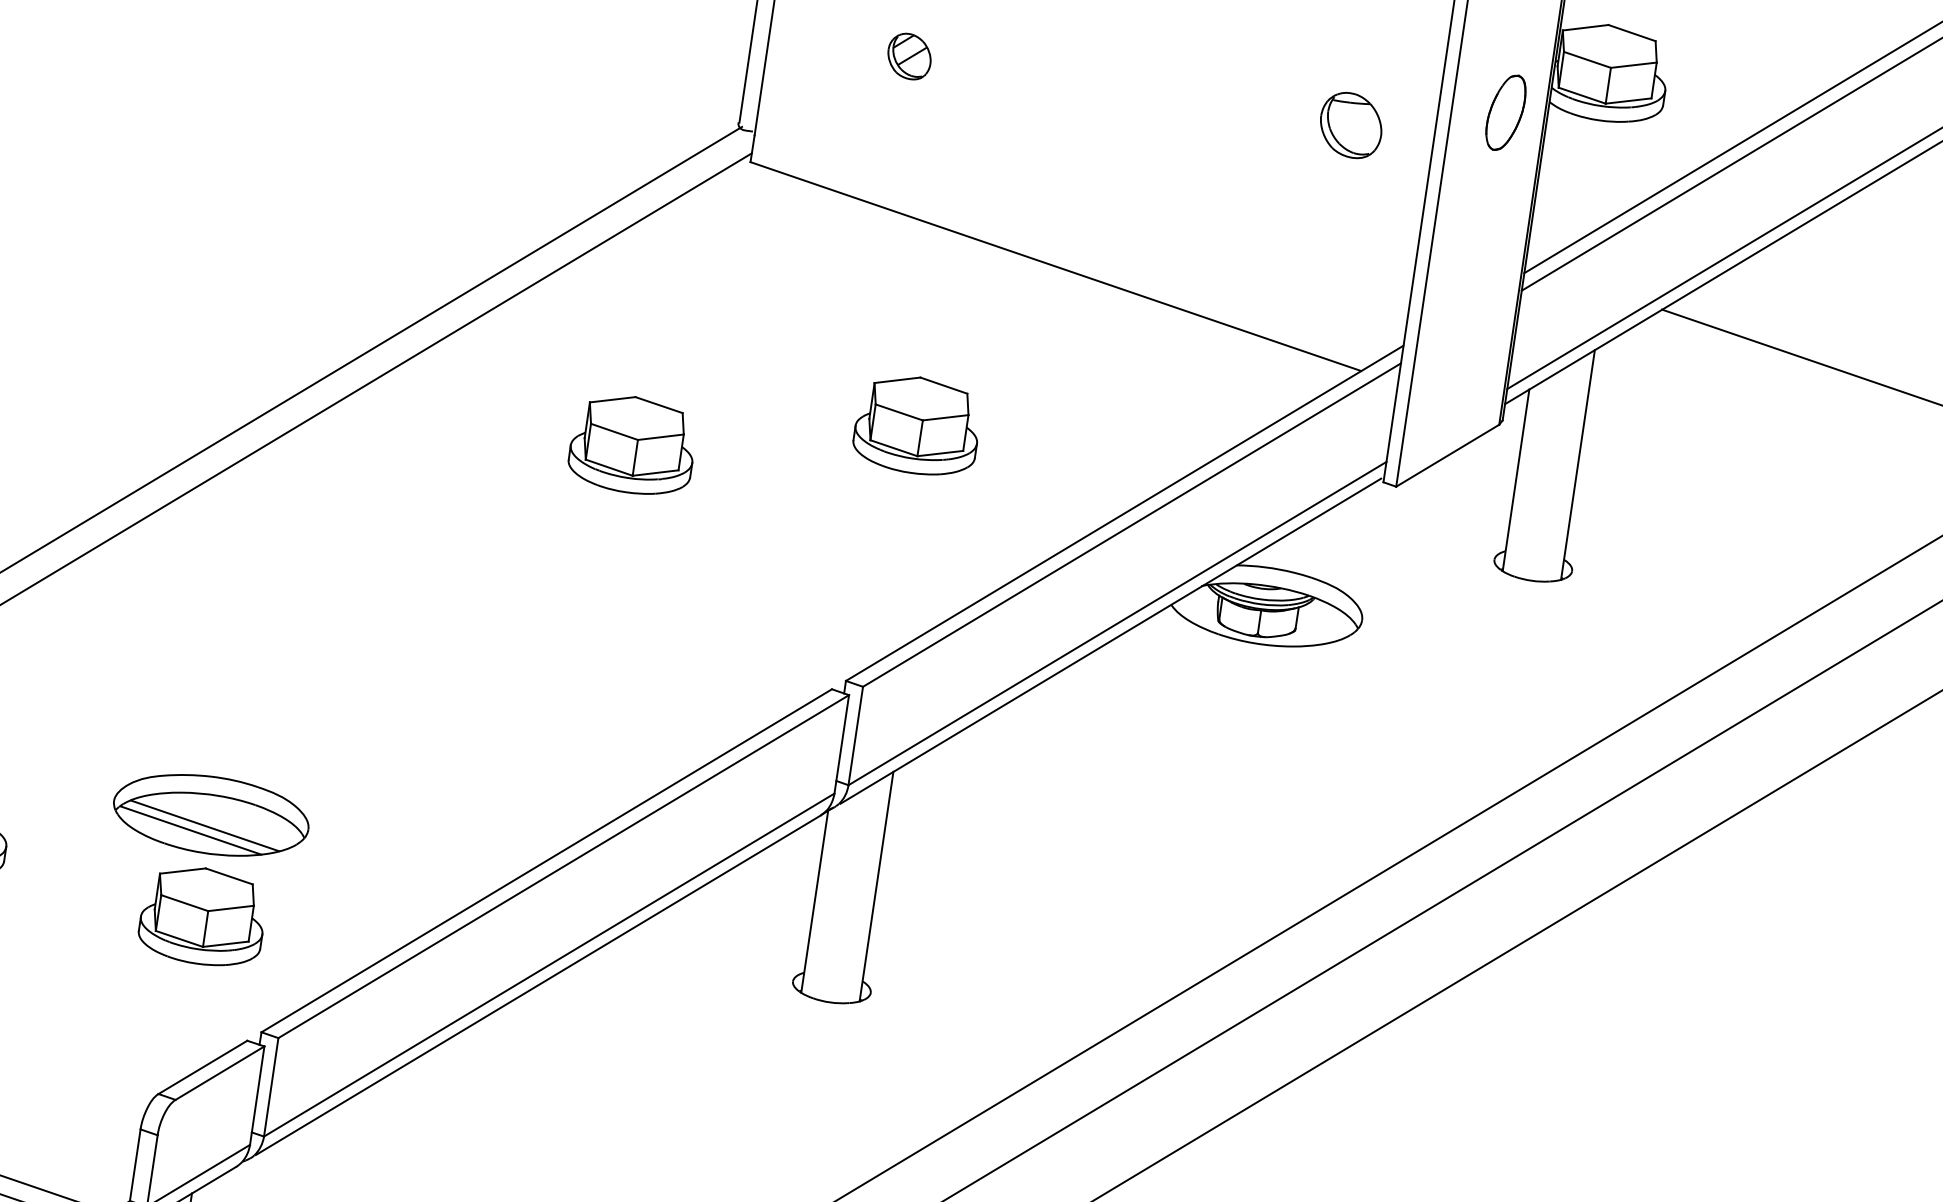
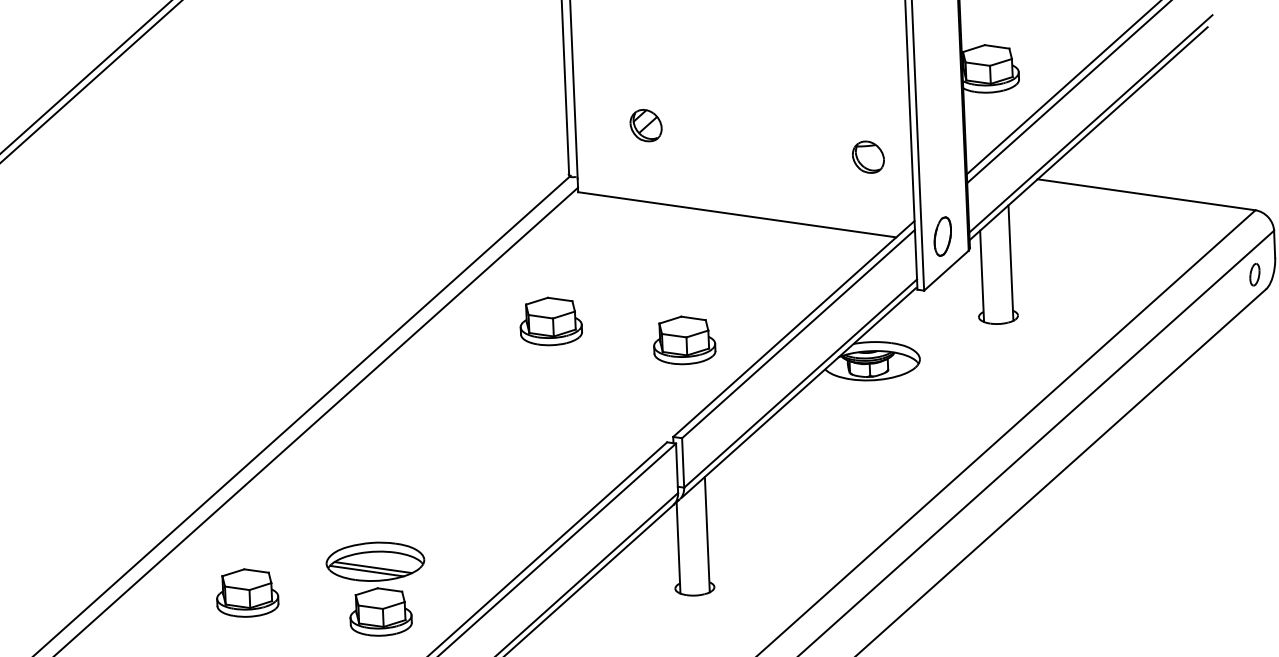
part: (908, 55) -> (645, 125), size x1.43
part: (1505, 112) -> (942, 236), moved
part: (1351, 124) -> (868, 156), moved
part: (917, 425) -> (684, 340), moved
part: (631, 444) -> (550, 321), moved

